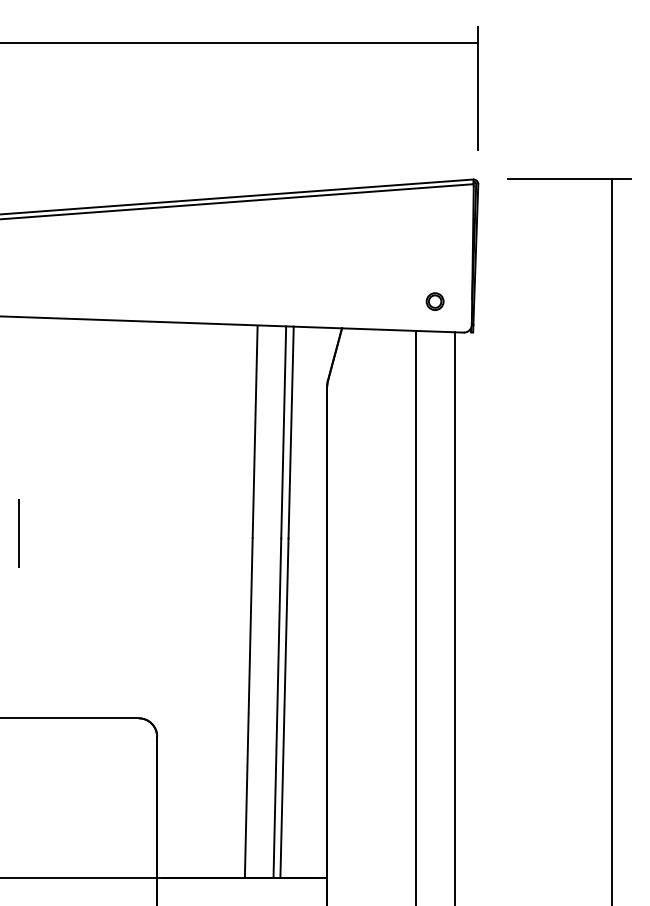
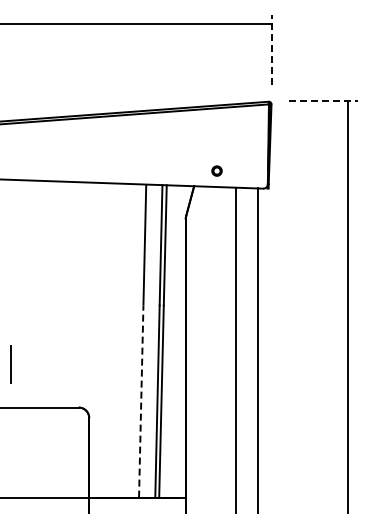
line: (478, 89) -> (271, 50), solid -> dashed
line: (569, 179) -> (323, 101), solid -> dashed
part: (434, 300) -> (216, 170), moved
line: (18, 533) -> (10, 364), moved
line: (249, 707) -> (141, 401), solid -> dashed

